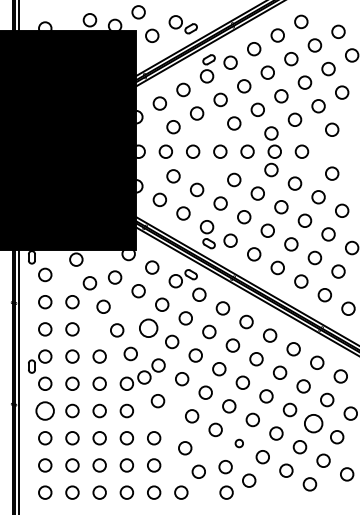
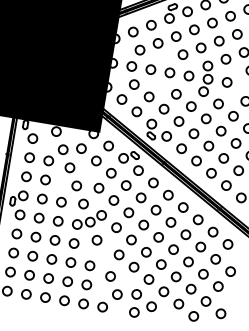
circle: (148, 328) -> (98, 188), size x0.71
circle: (45, 410) -> (17, 233), size x0.71
circle: (313, 423) -> (203, 274), size x0.71
circle: (239, 443) -> (149, 279), size x1.67

